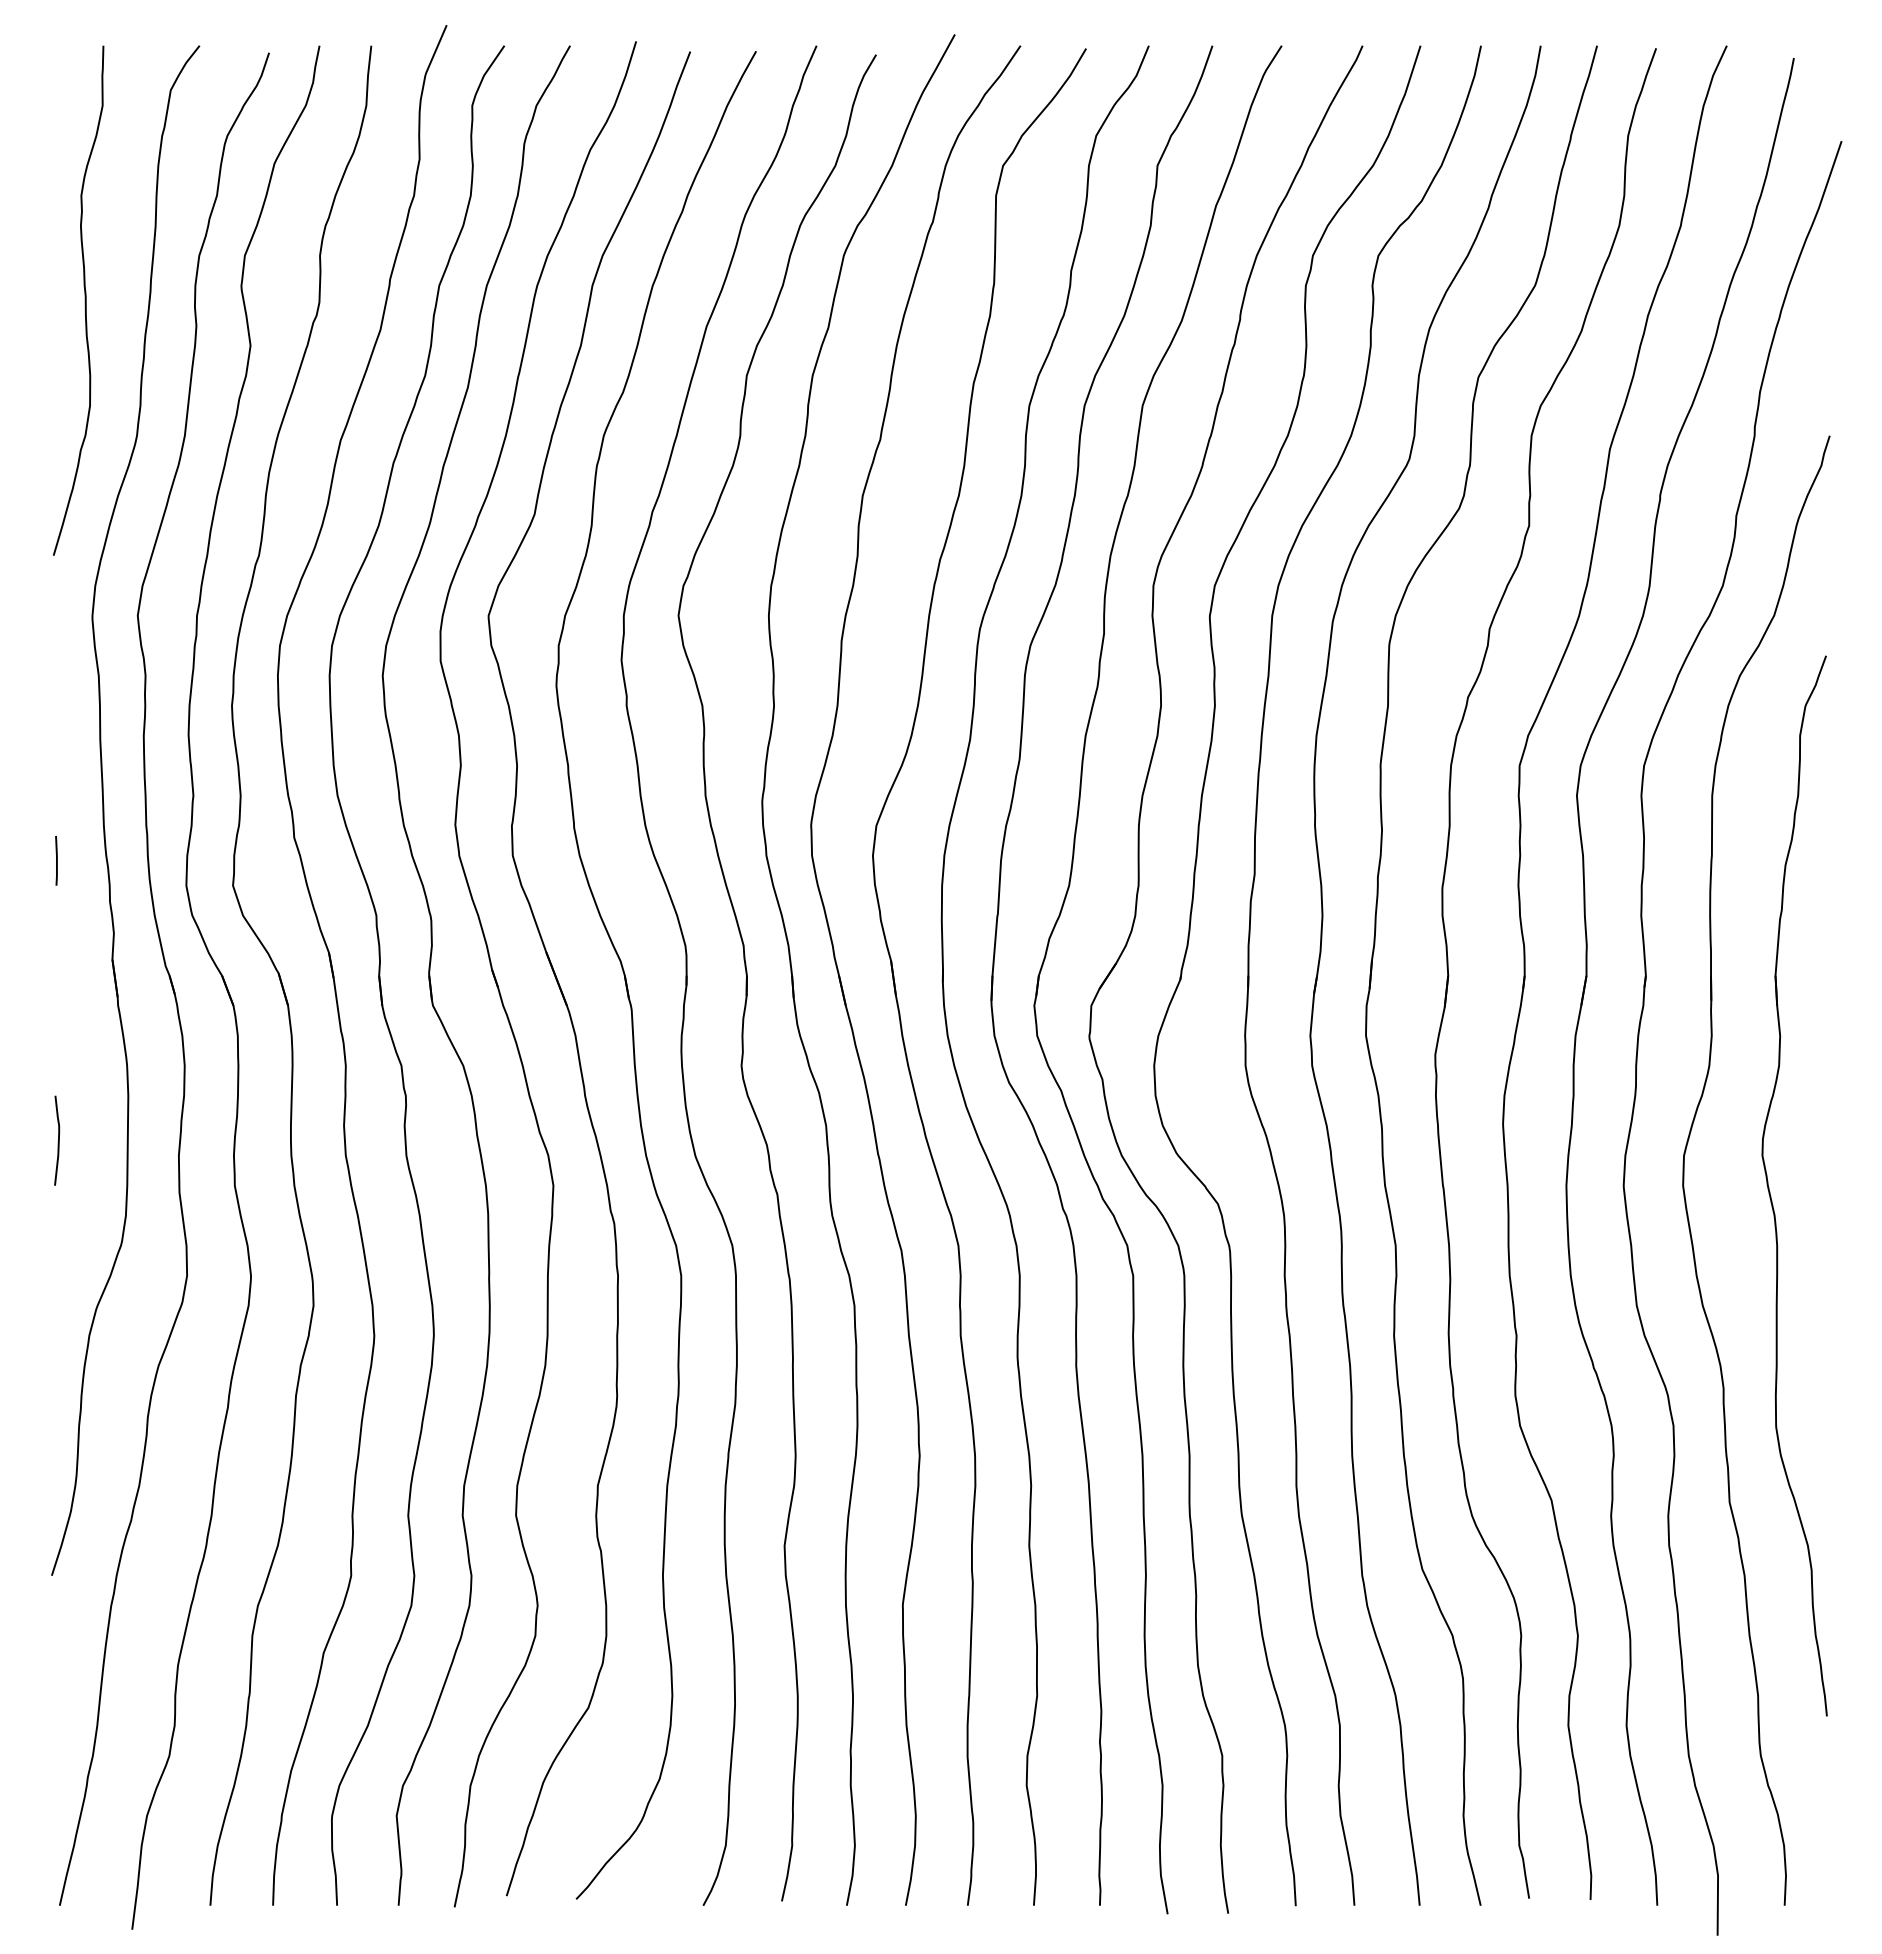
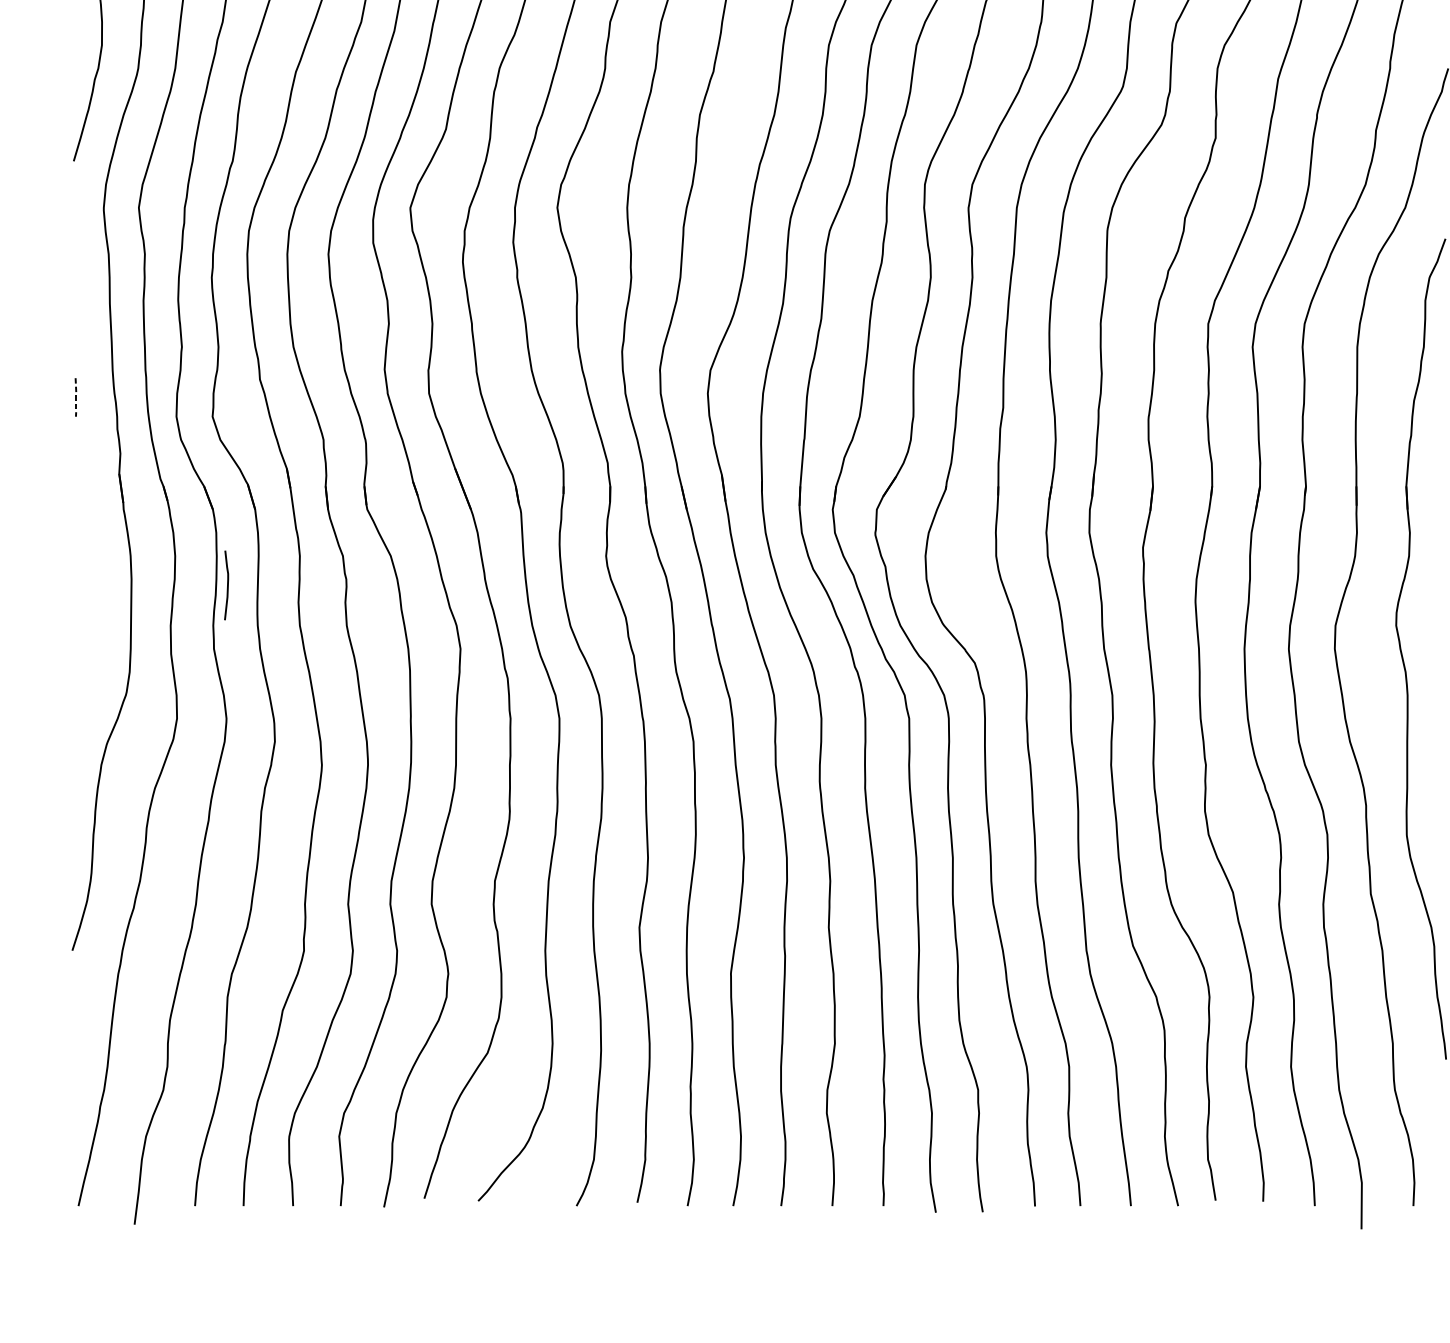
line: (56, 861) -> (75, 397), solid -> dashed
curve: (58, 1140) -> (227, 585), moved

